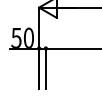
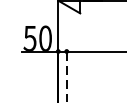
line: (45, 68) -> (66, 76), solid -> dashed

